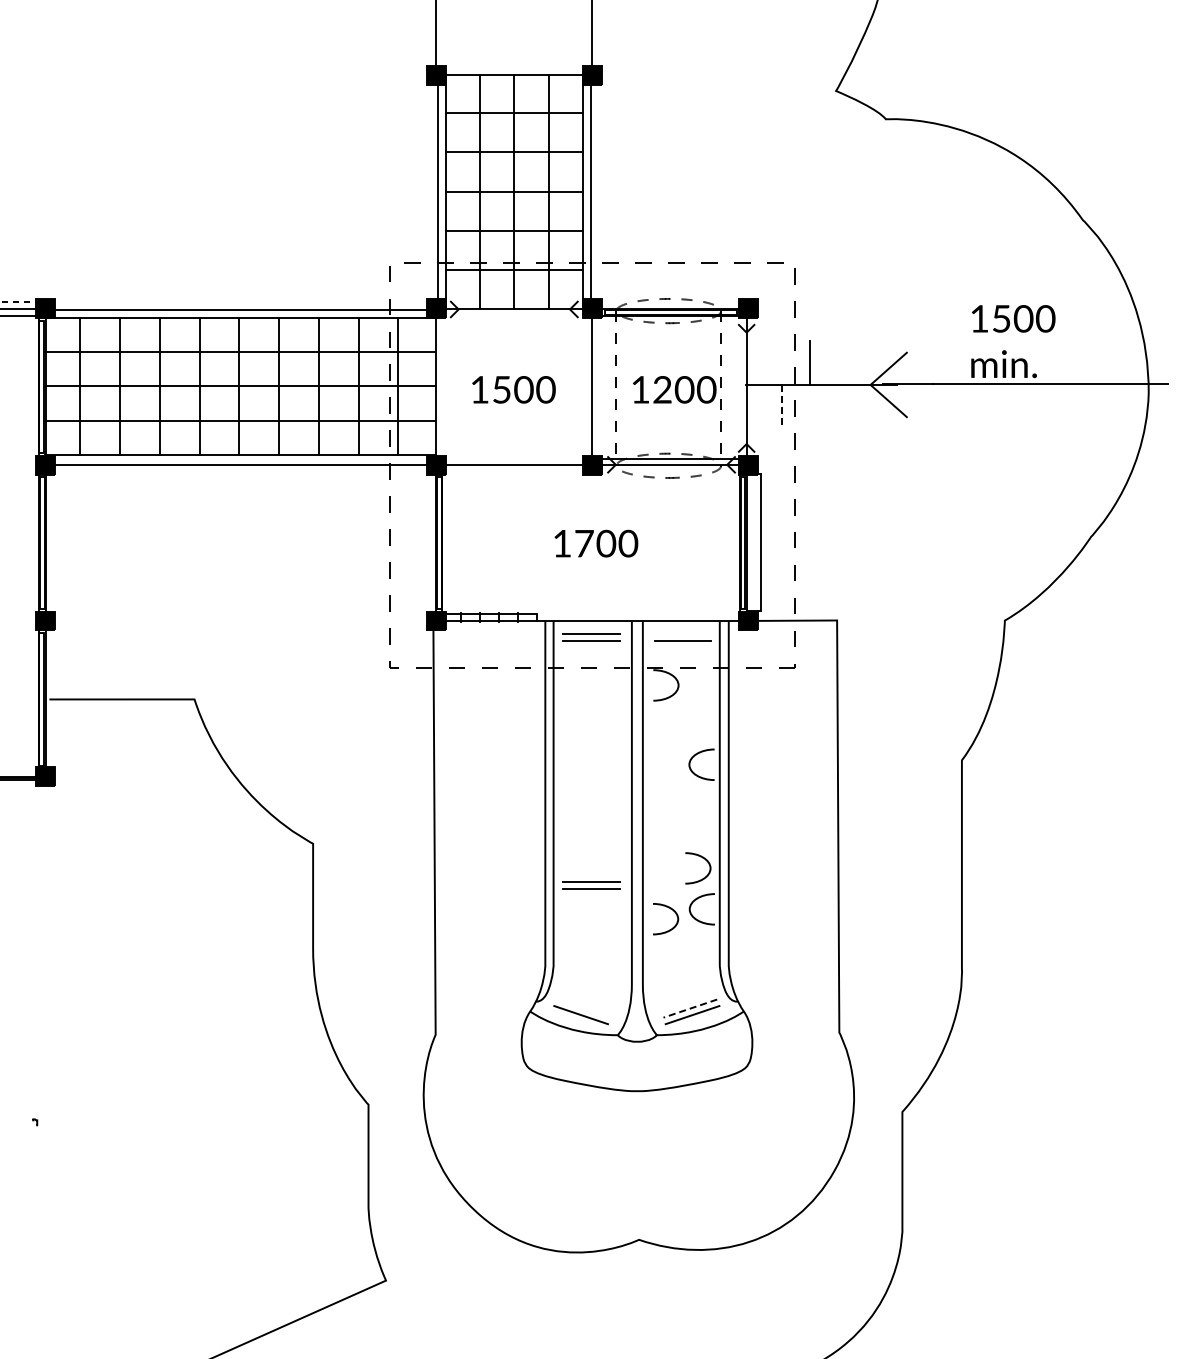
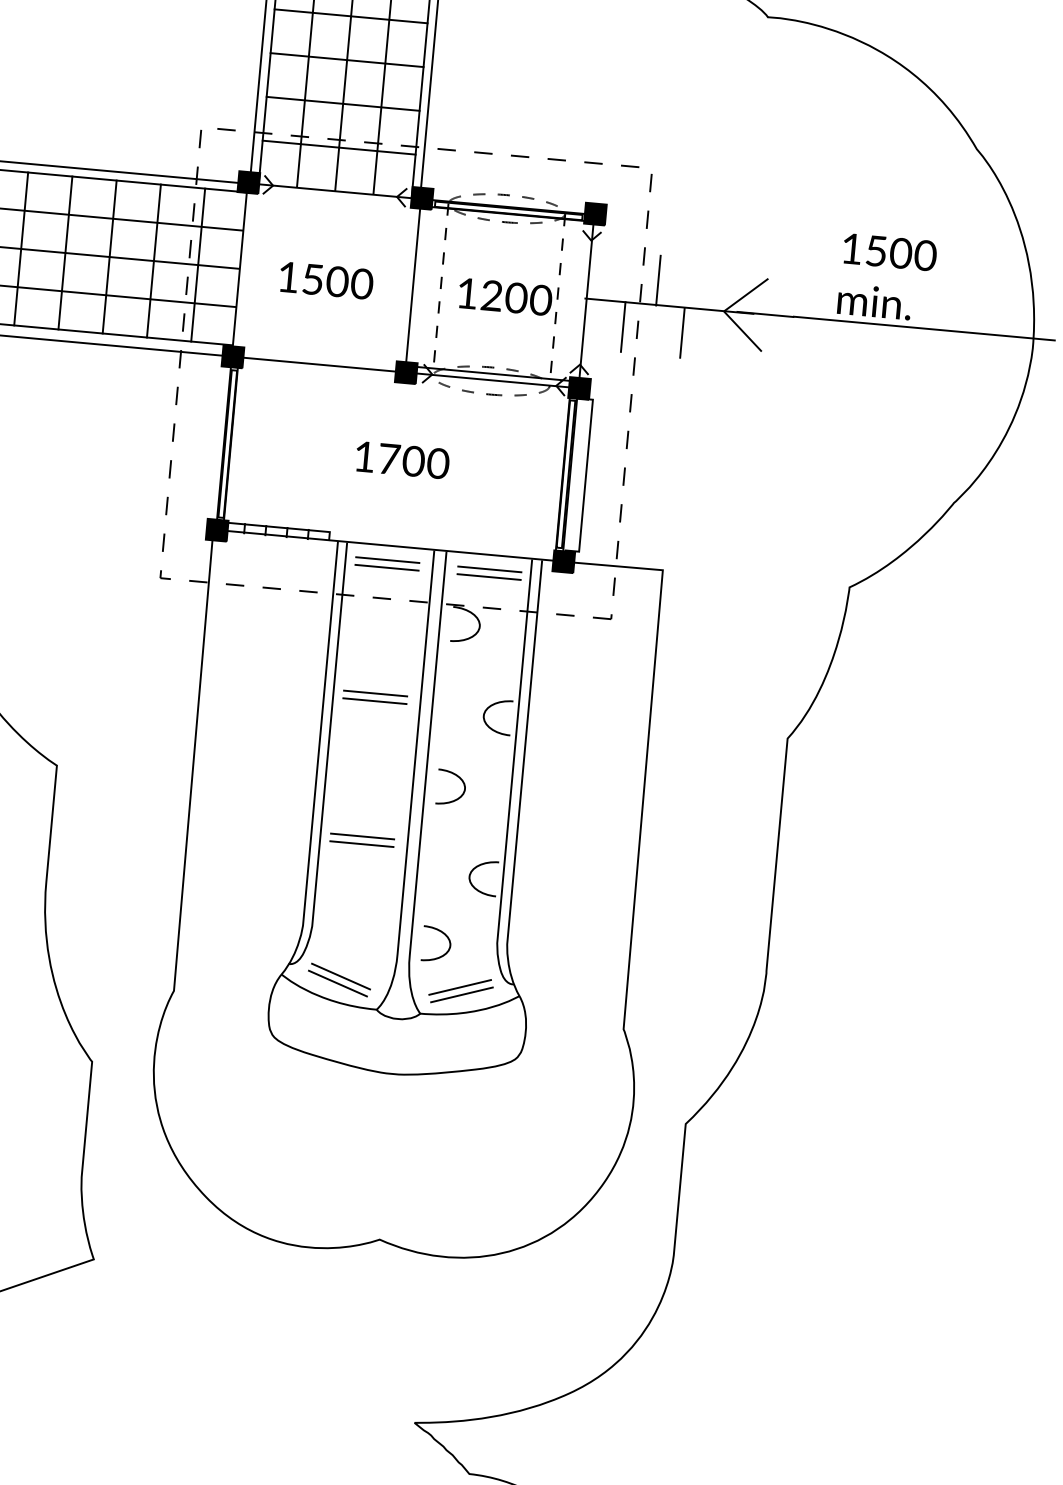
line: (782, 407) -> (623, 327), dashed -> solid
line: (835, 407) -> (682, 332), added
line: (682, 633) -> (489, 569), added
line: (590, 753) -> (374, 693), added
line: (590, 760) -> (374, 701), added
curve: (707, 873) -> (461, 794), moved
curve: (673, 926) -> (444, 953), moved
line: (583, 1008) -> (341, 976), added
line: (689, 1008) -> (459, 987), dashed -> solid

